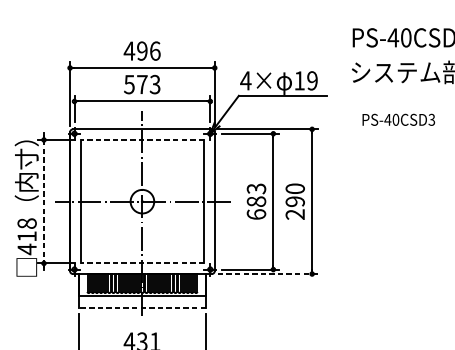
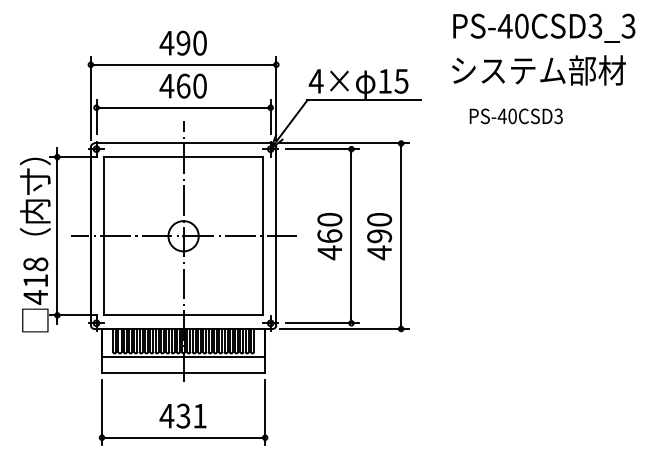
text: (154, 50) -> (199, 42), 496 -> 490
text: (312, 80) -> (401, 80), 19 -> 15
text: (141, 84) -> (182, 85), 573 -> 460
text: (398, 119) -> (515, 116), moved
line: (142, 140) -> (183, 157), dashed -> solid
line: (44, 201) -> (57, 236), dashed -> solid
text: (256, 201) -> (329, 236), 683 -> 460
text: (295, 214) -> (379, 252), 290 -> 490
line: (142, 263) -> (183, 315), dashed -> solid
line: (267, 274) -> (344, 329), dashed -> solid
line: (142, 307) -> (183, 372), dashed -> solid

